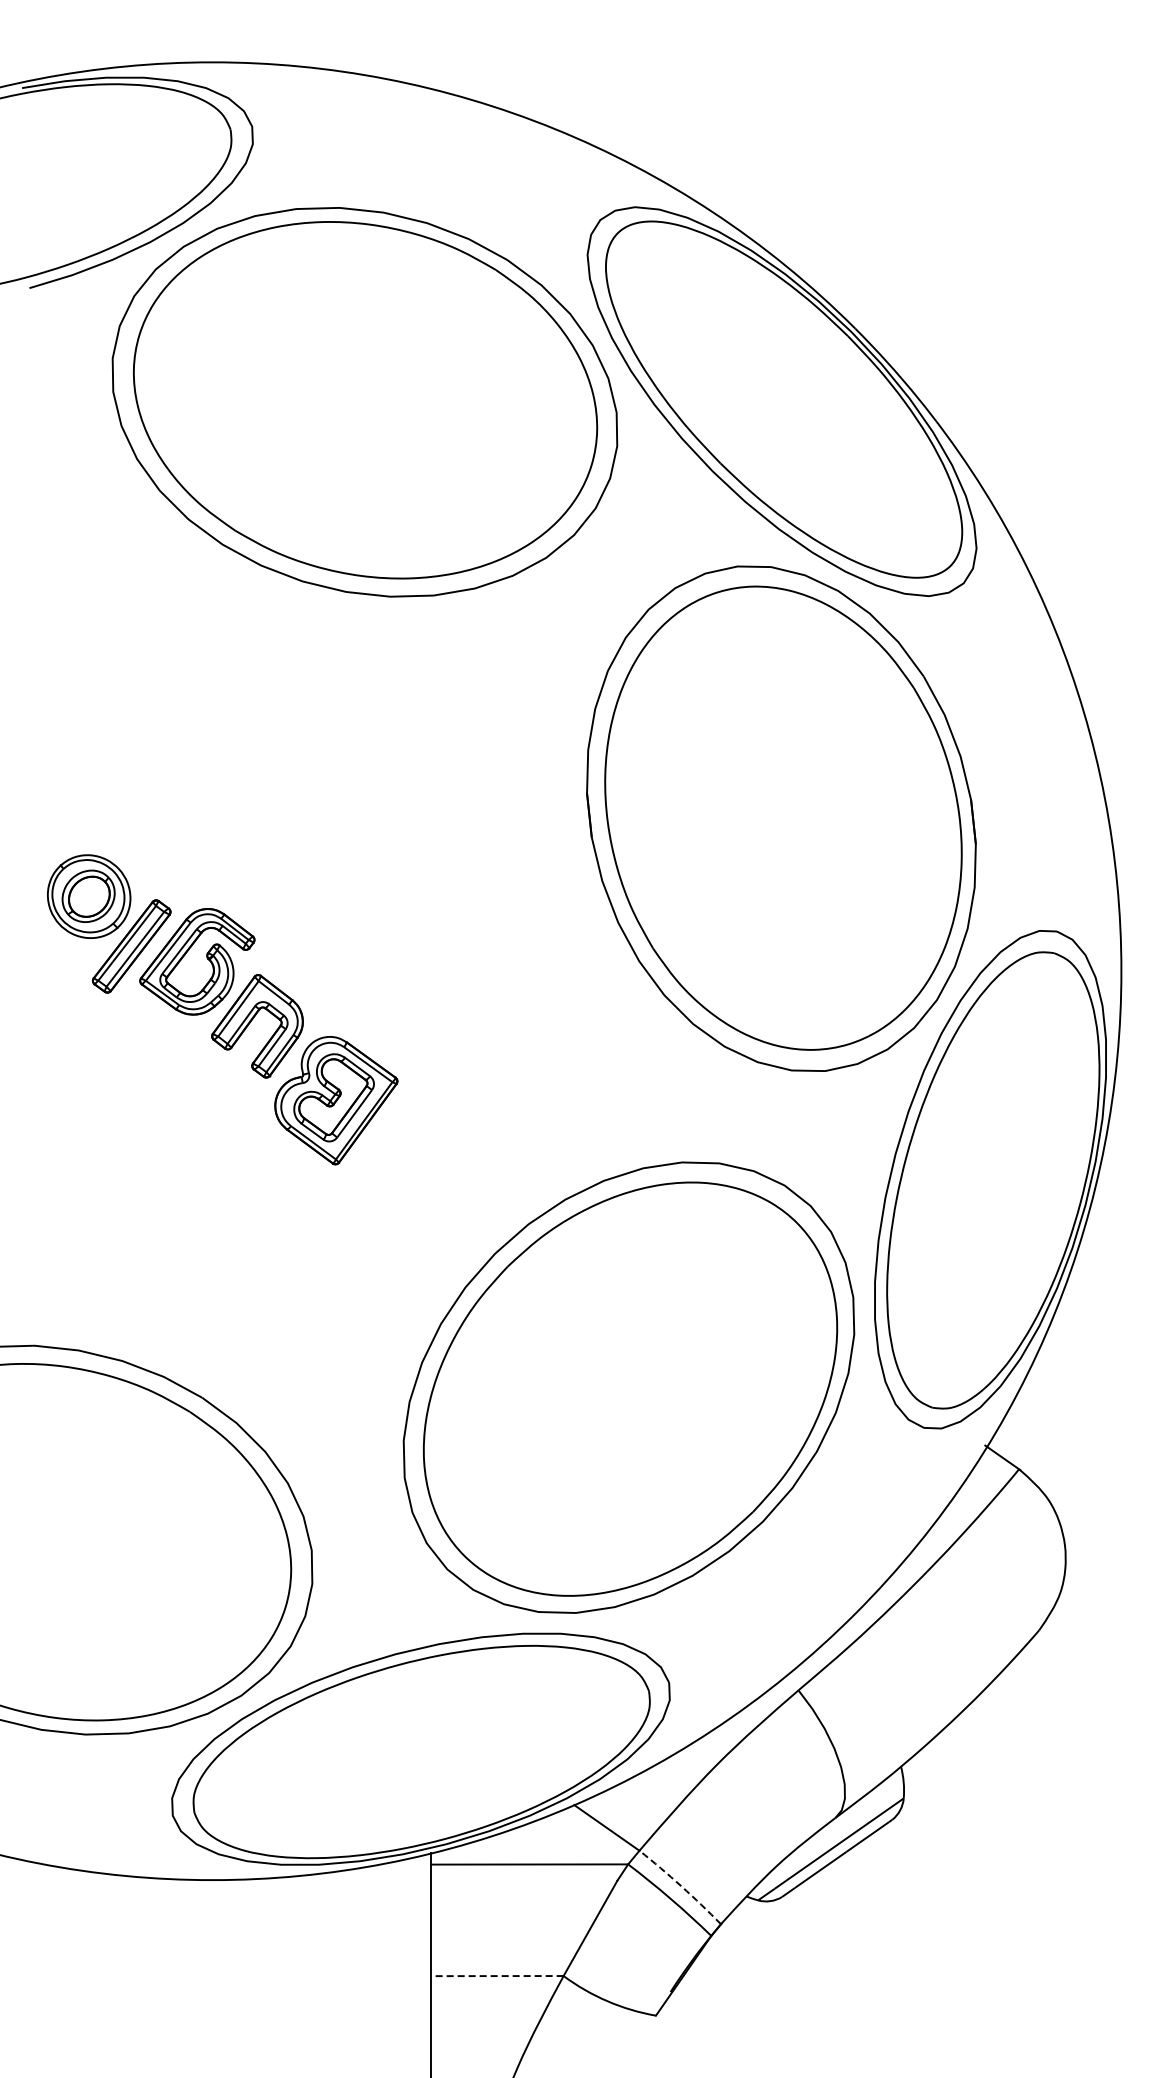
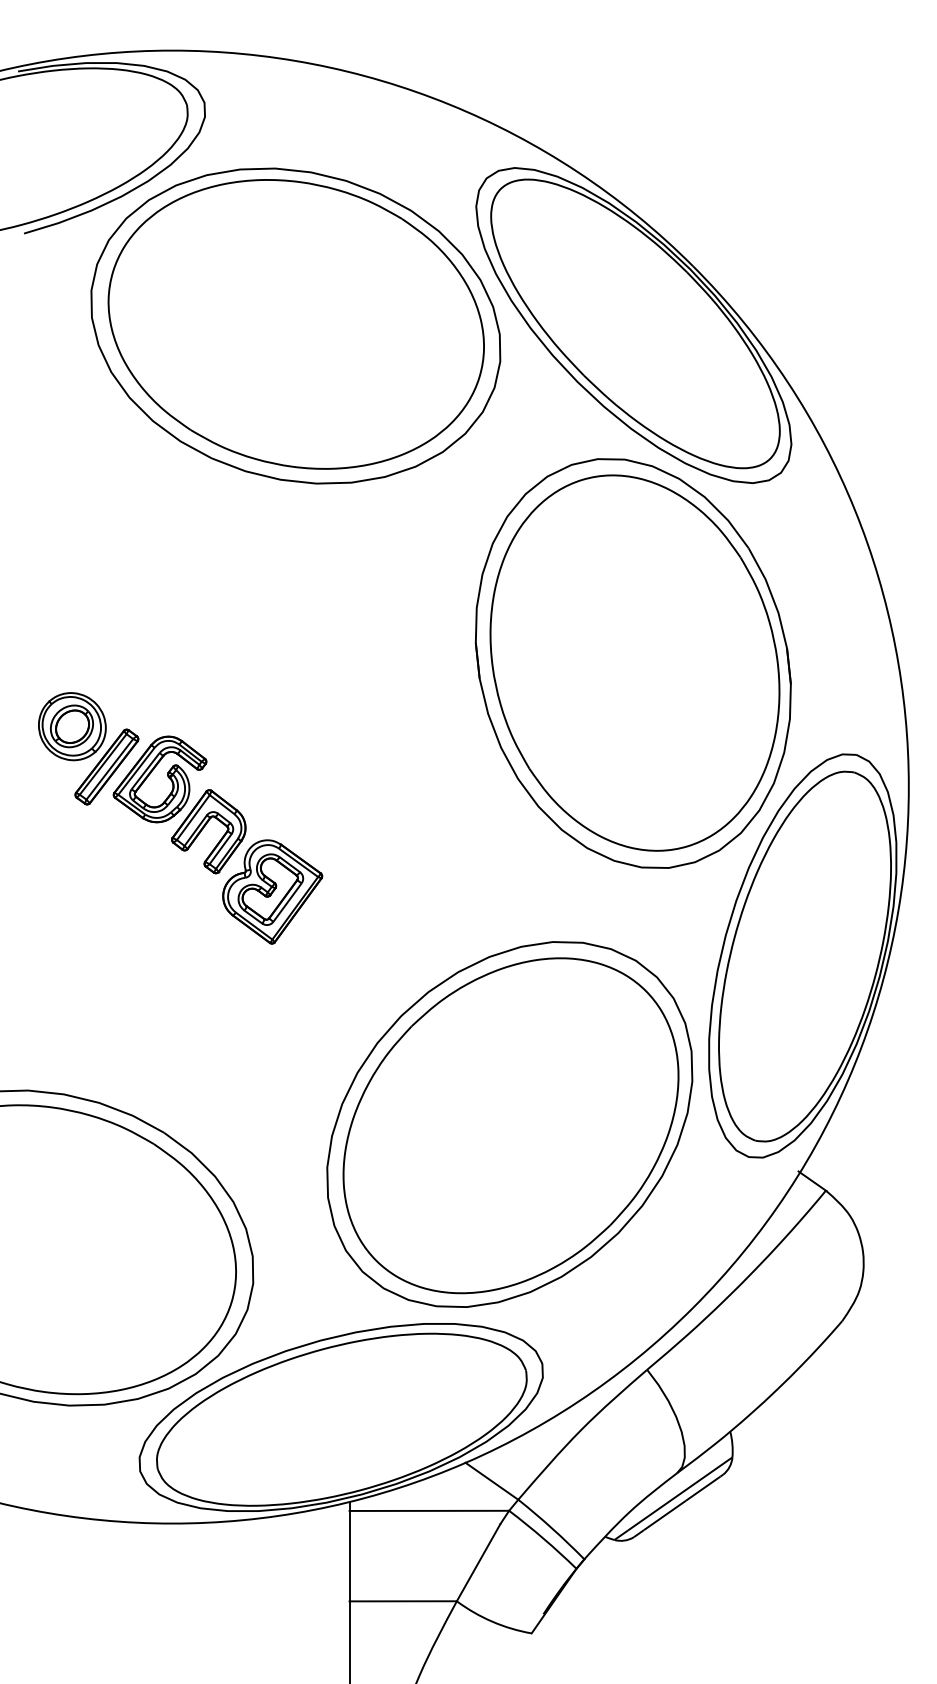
arc: (681, 1886) -> (552, 1528), dashed -> solid
line: (496, 1976) -> (402, 1601), dashed -> solid

